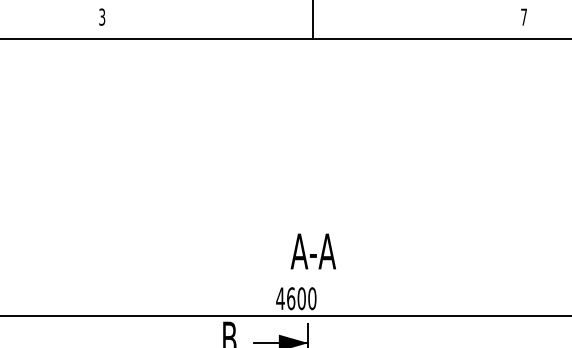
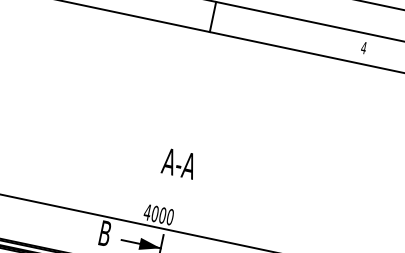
text: (523, 16) -> (363, 47), 7 -> 4
text: (312, 251) -> (178, 163), moved
text: (291, 298) -> (155, 213), 4600 -> 4000

